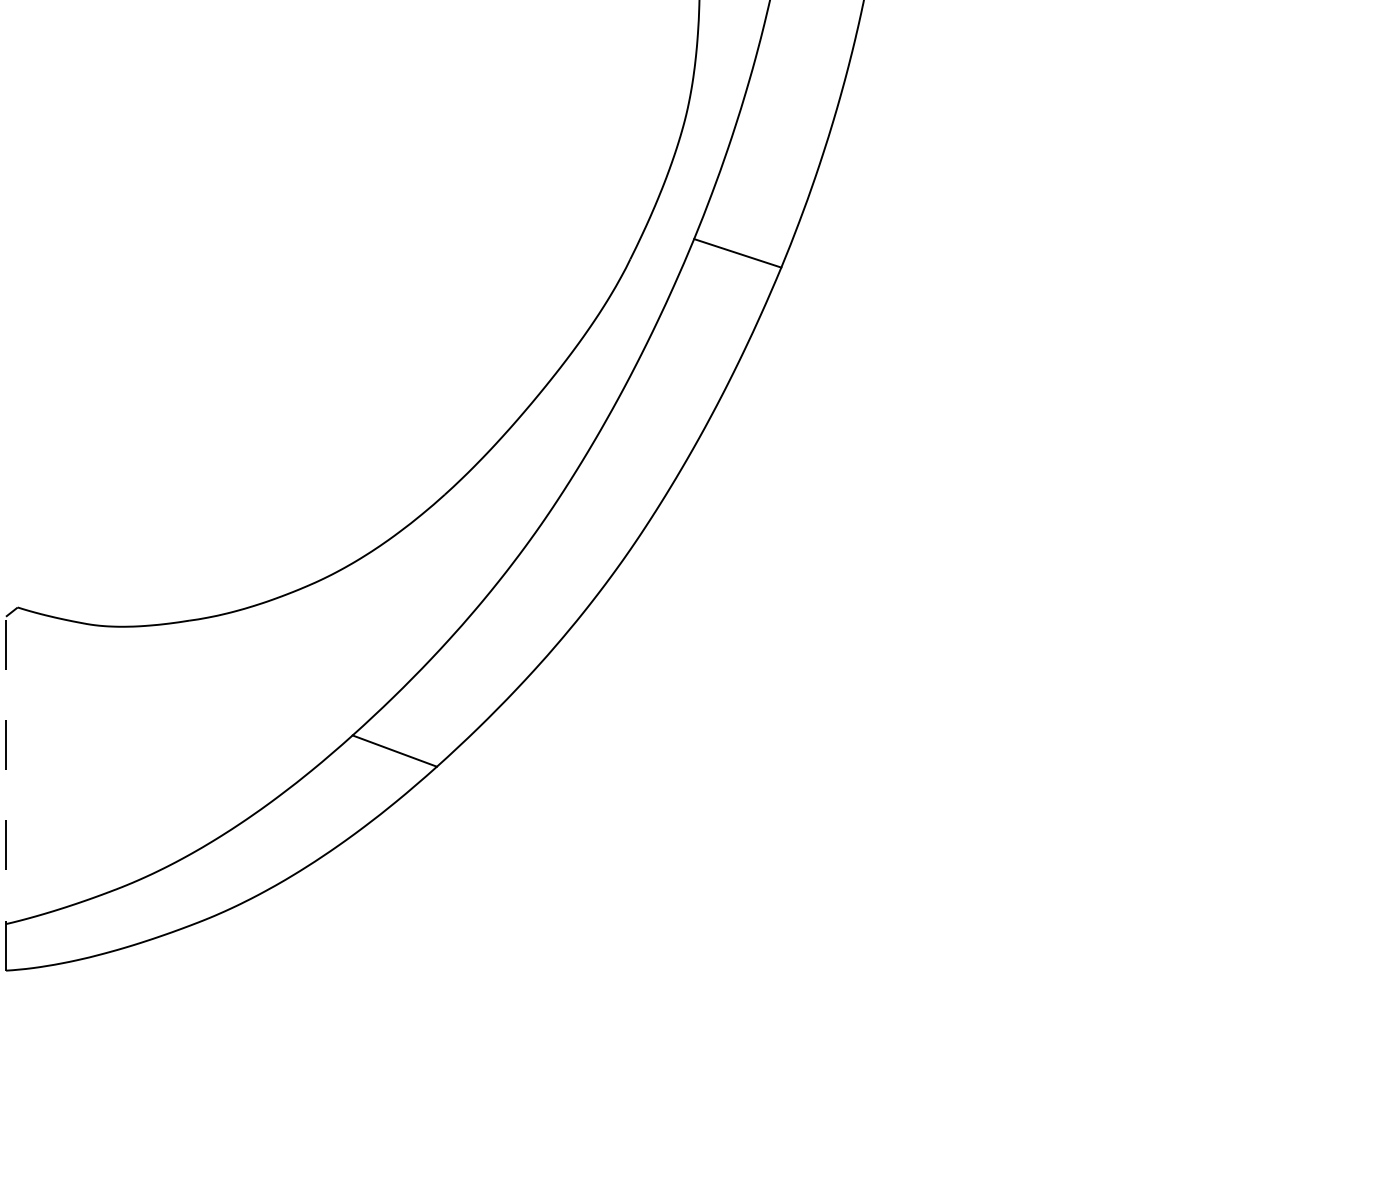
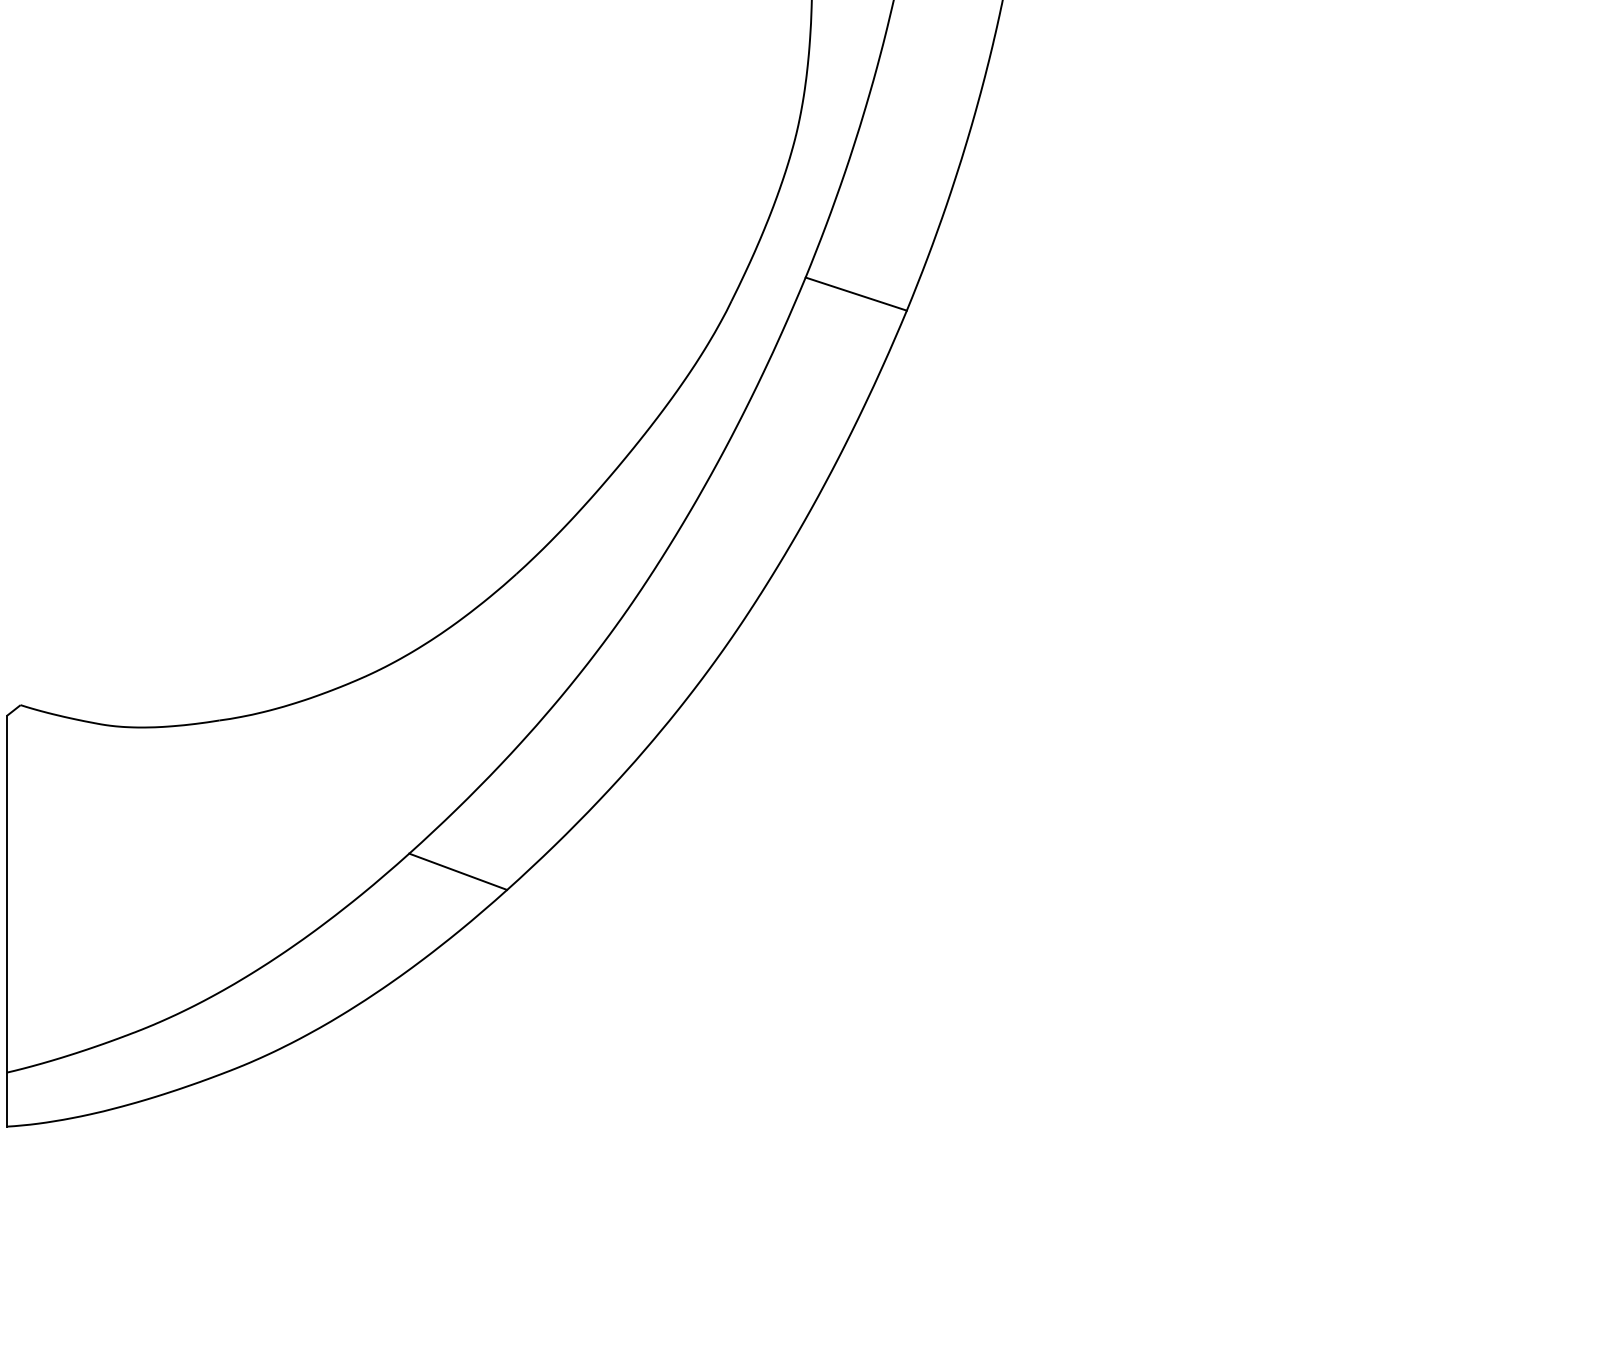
line: (6, 793) -> (7, 920), dashed -> solid

